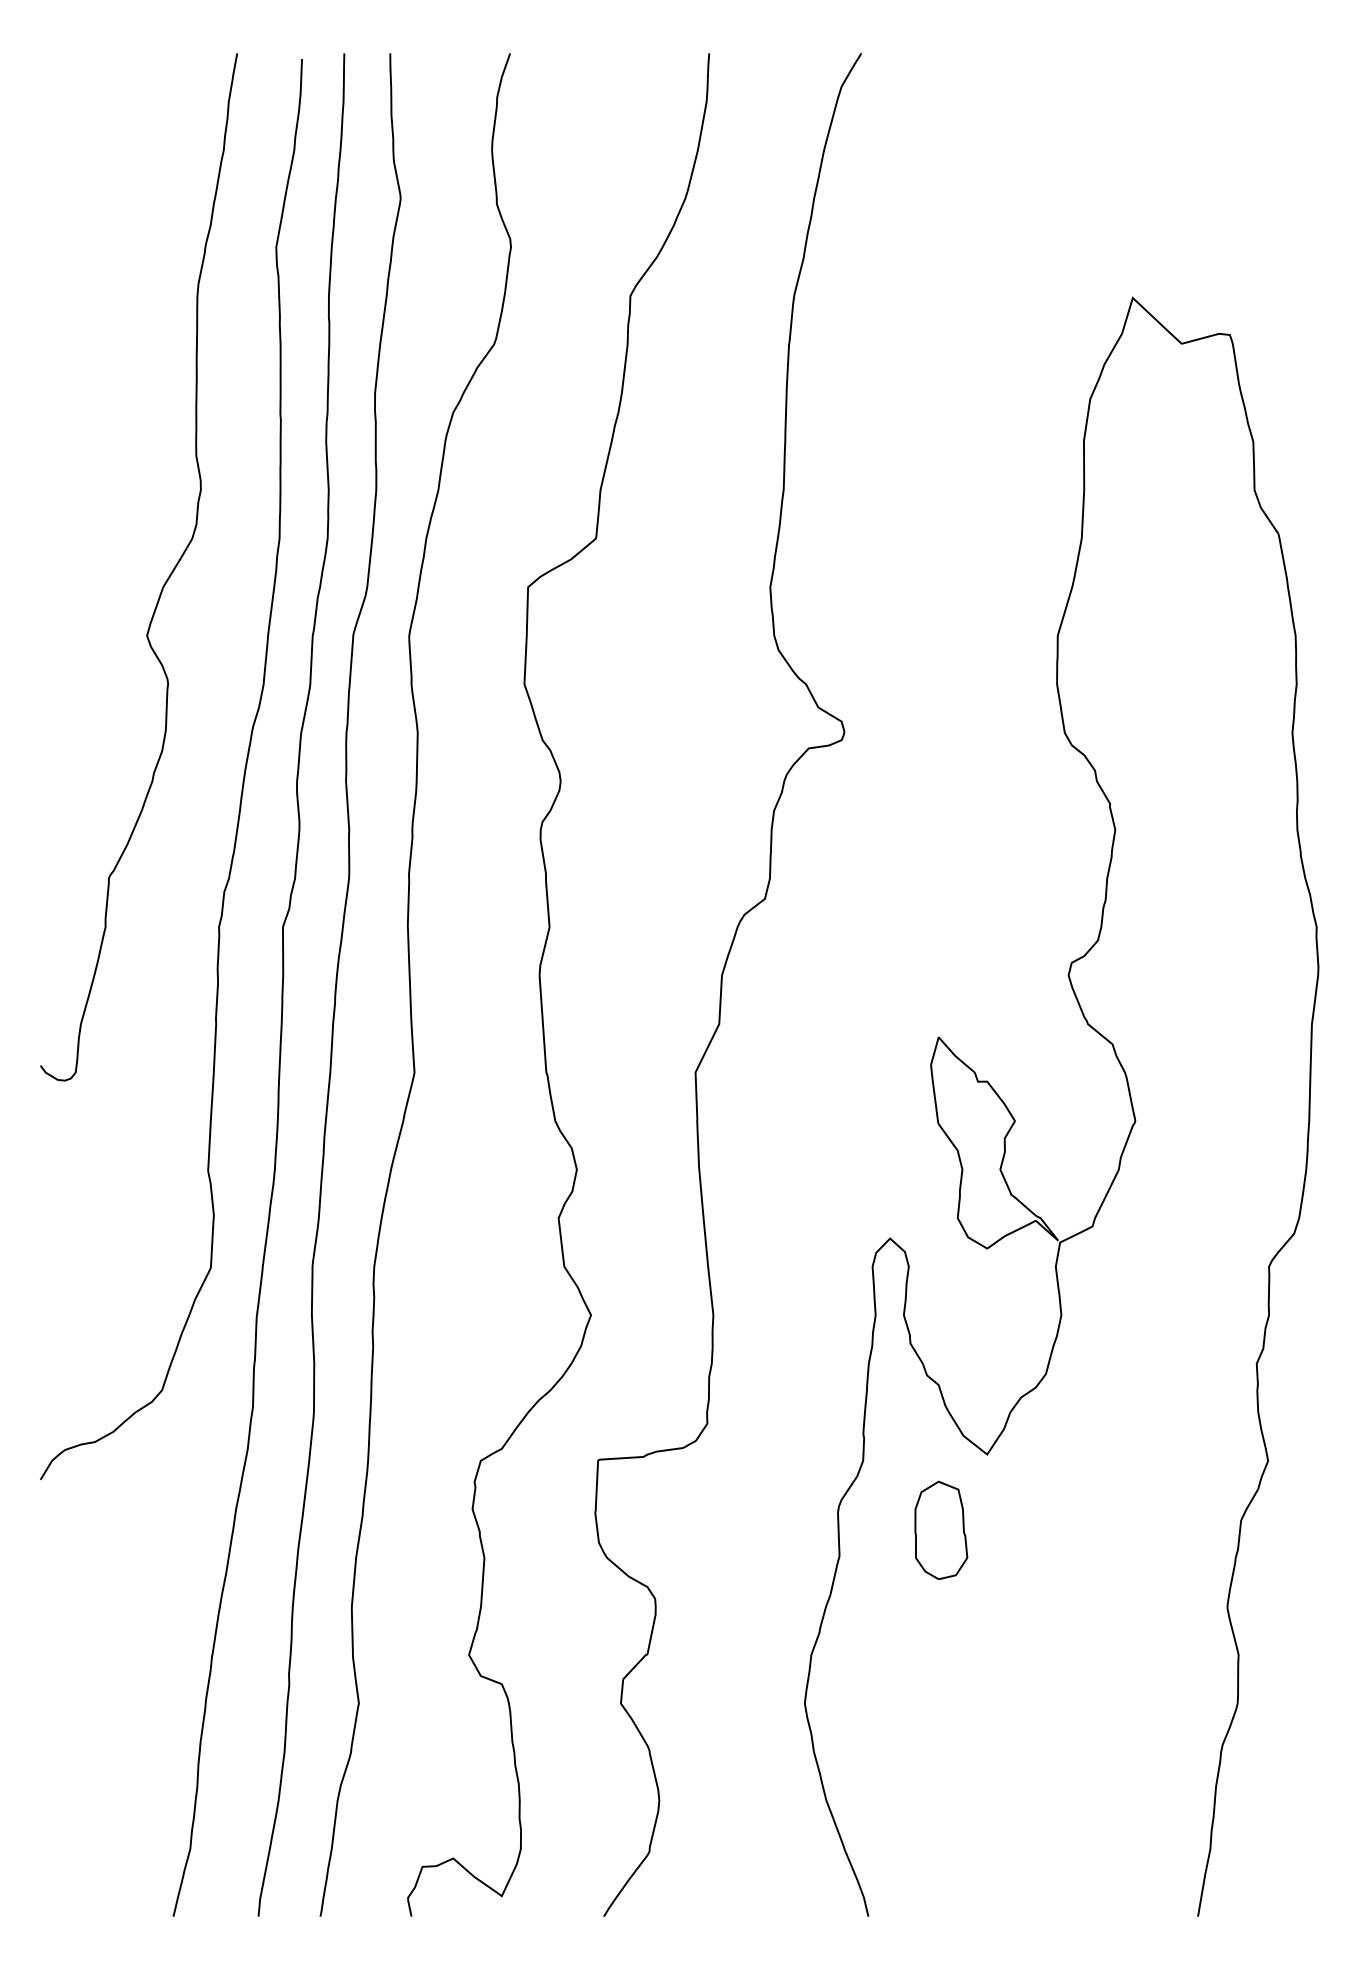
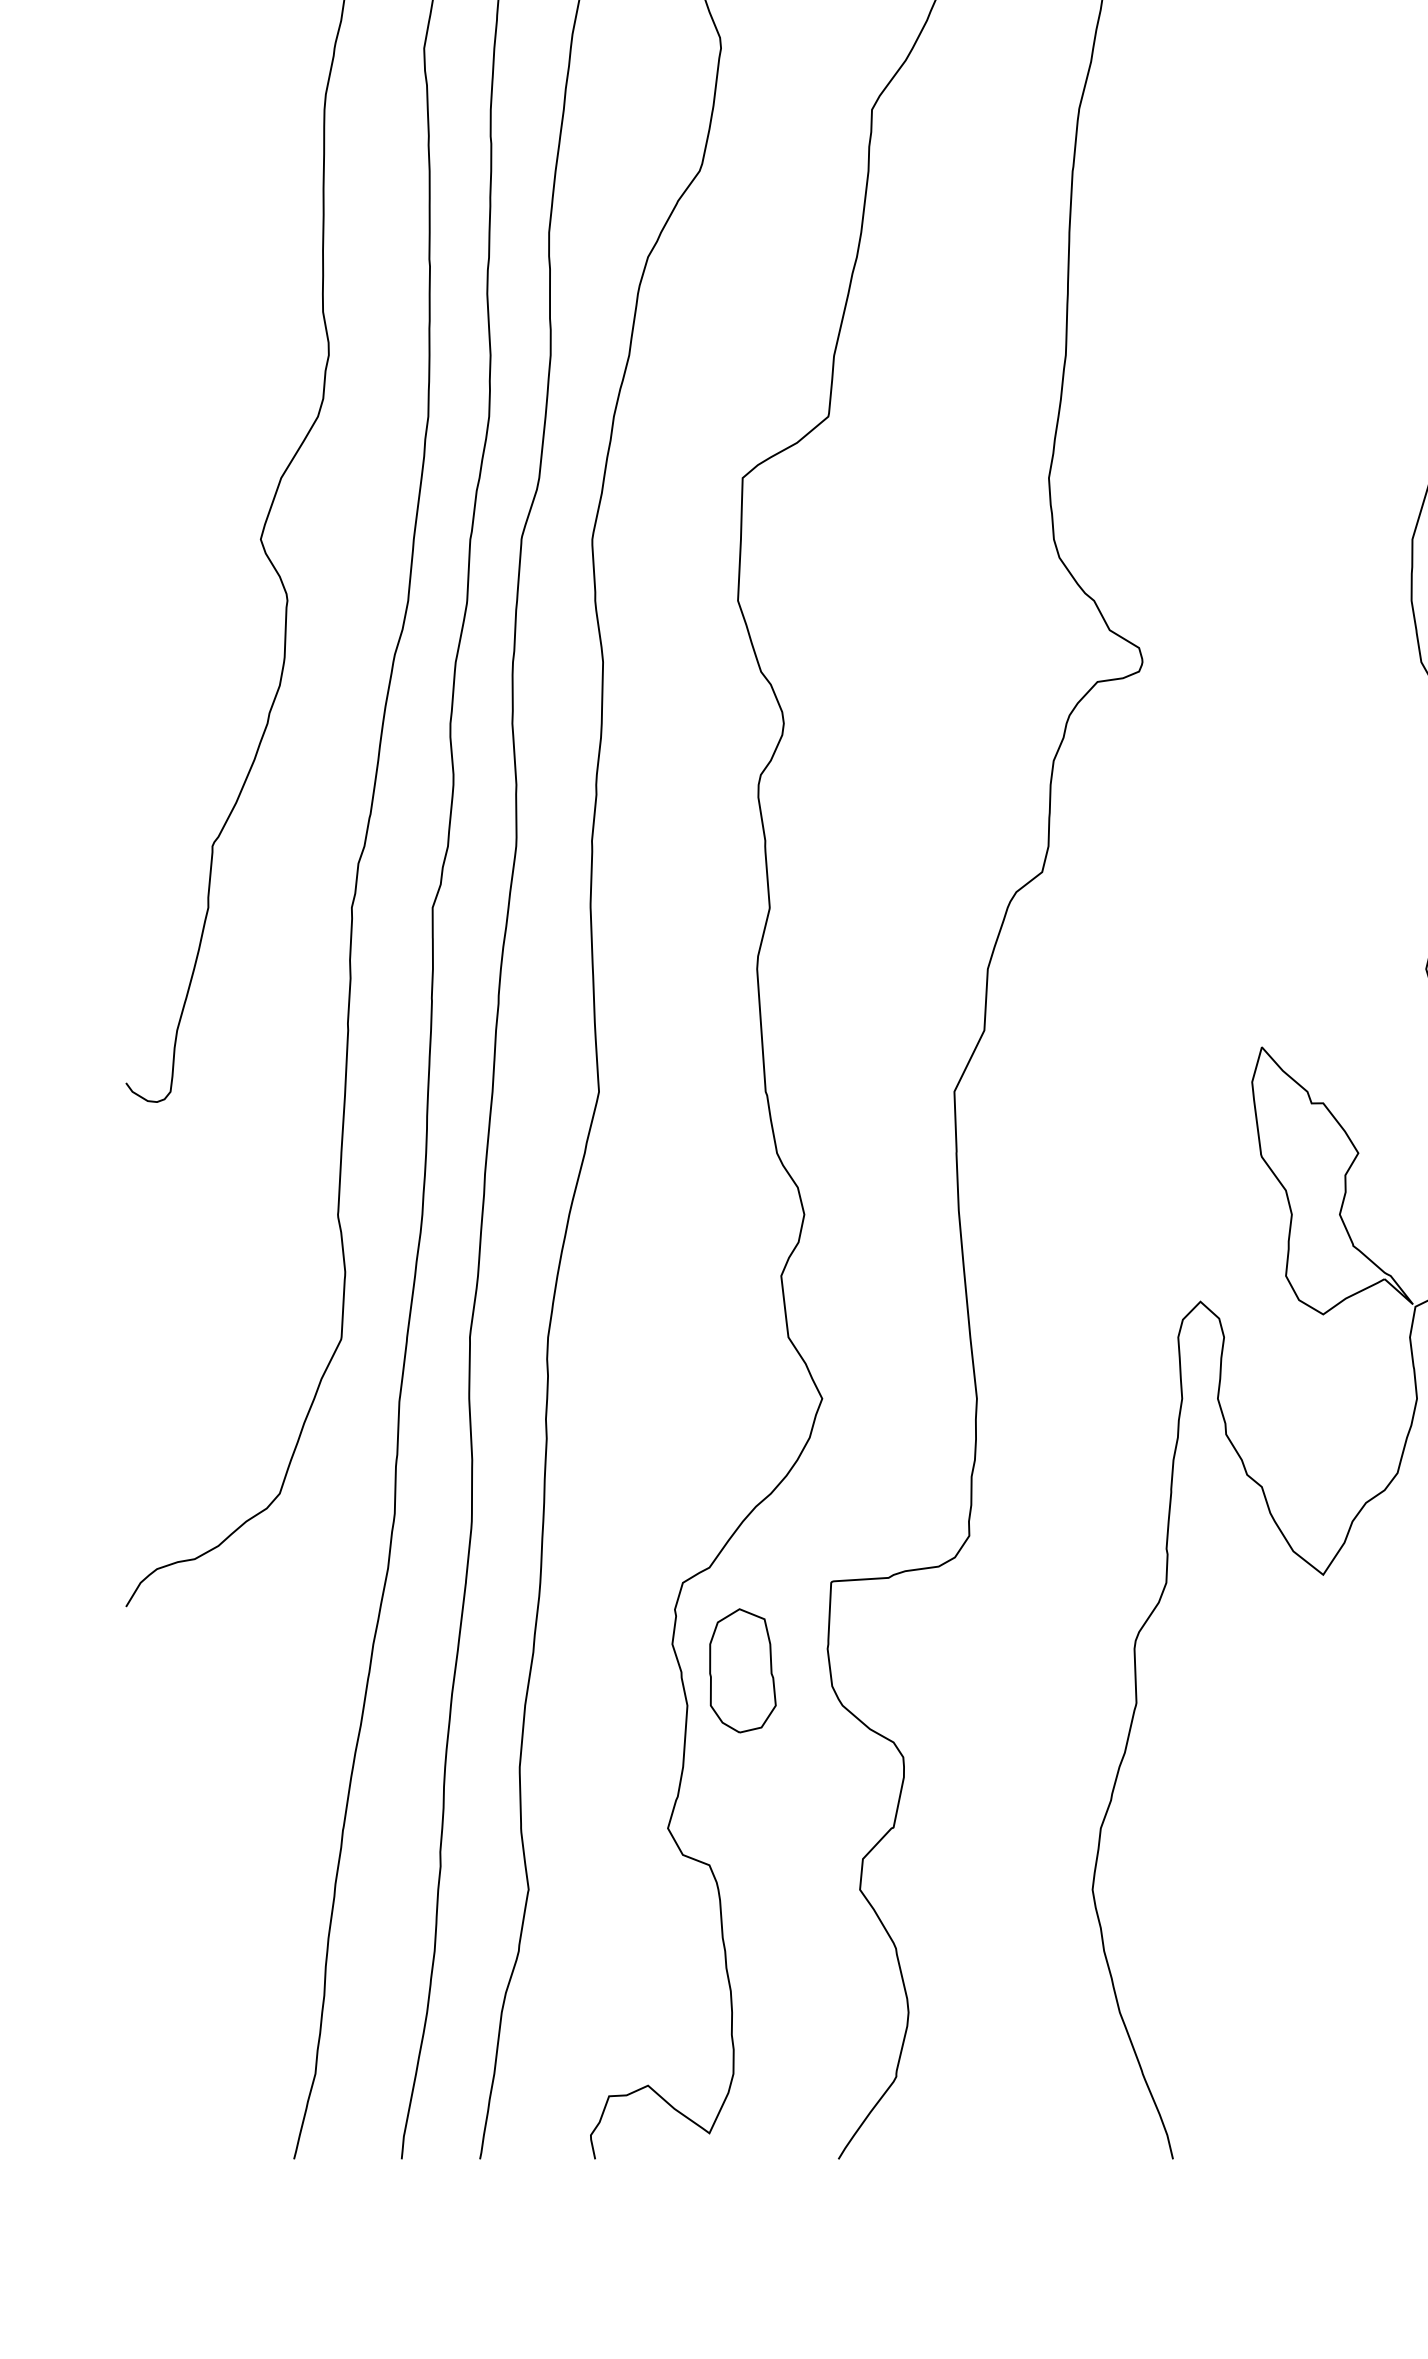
part: (941, 1529) -> (743, 1669), moved

